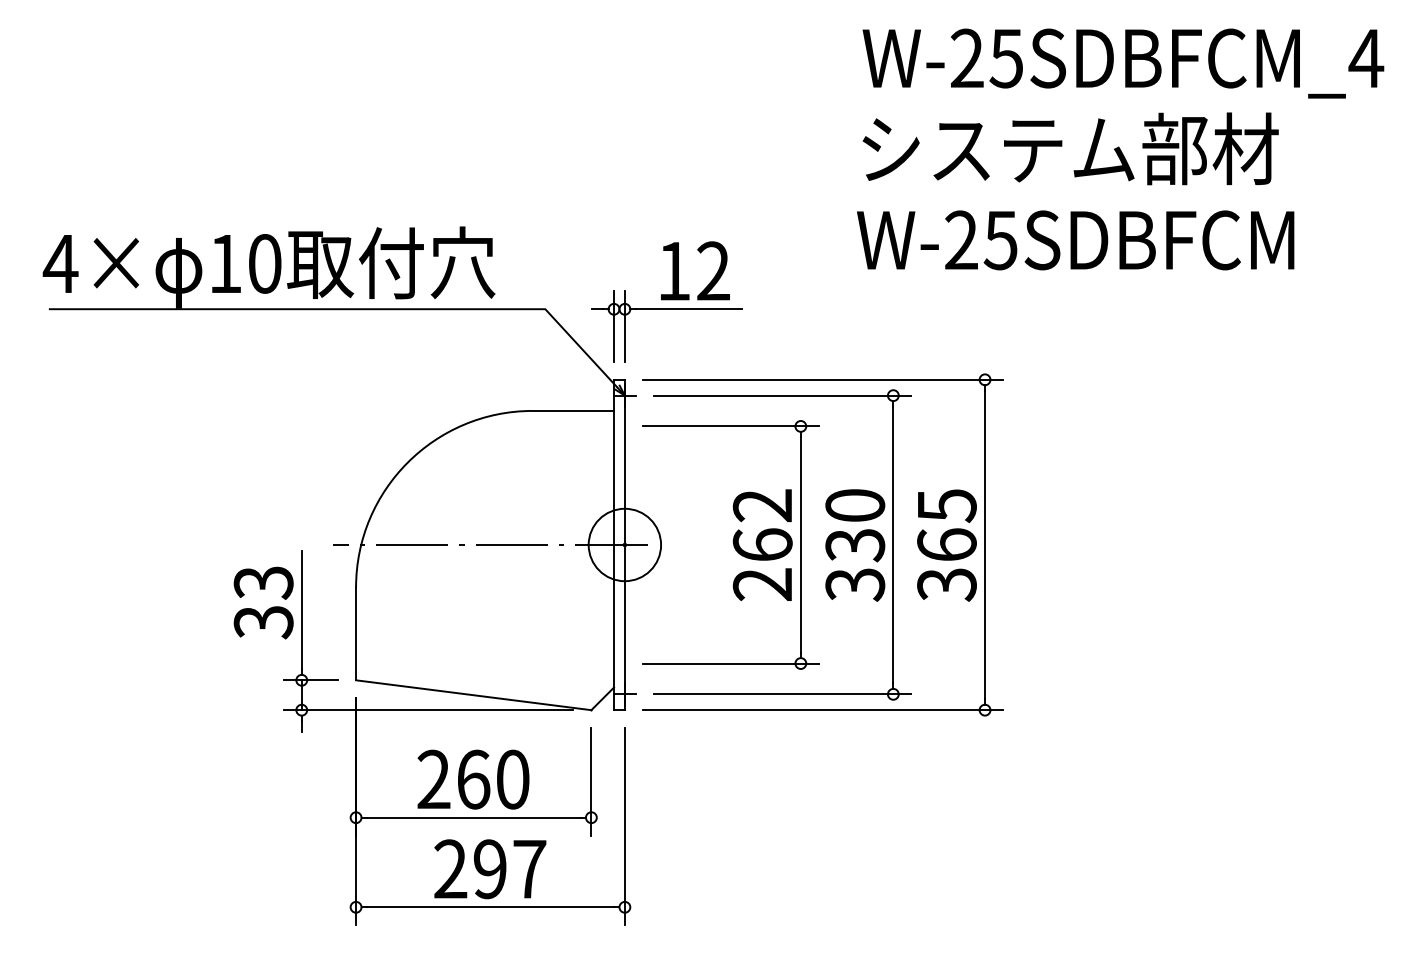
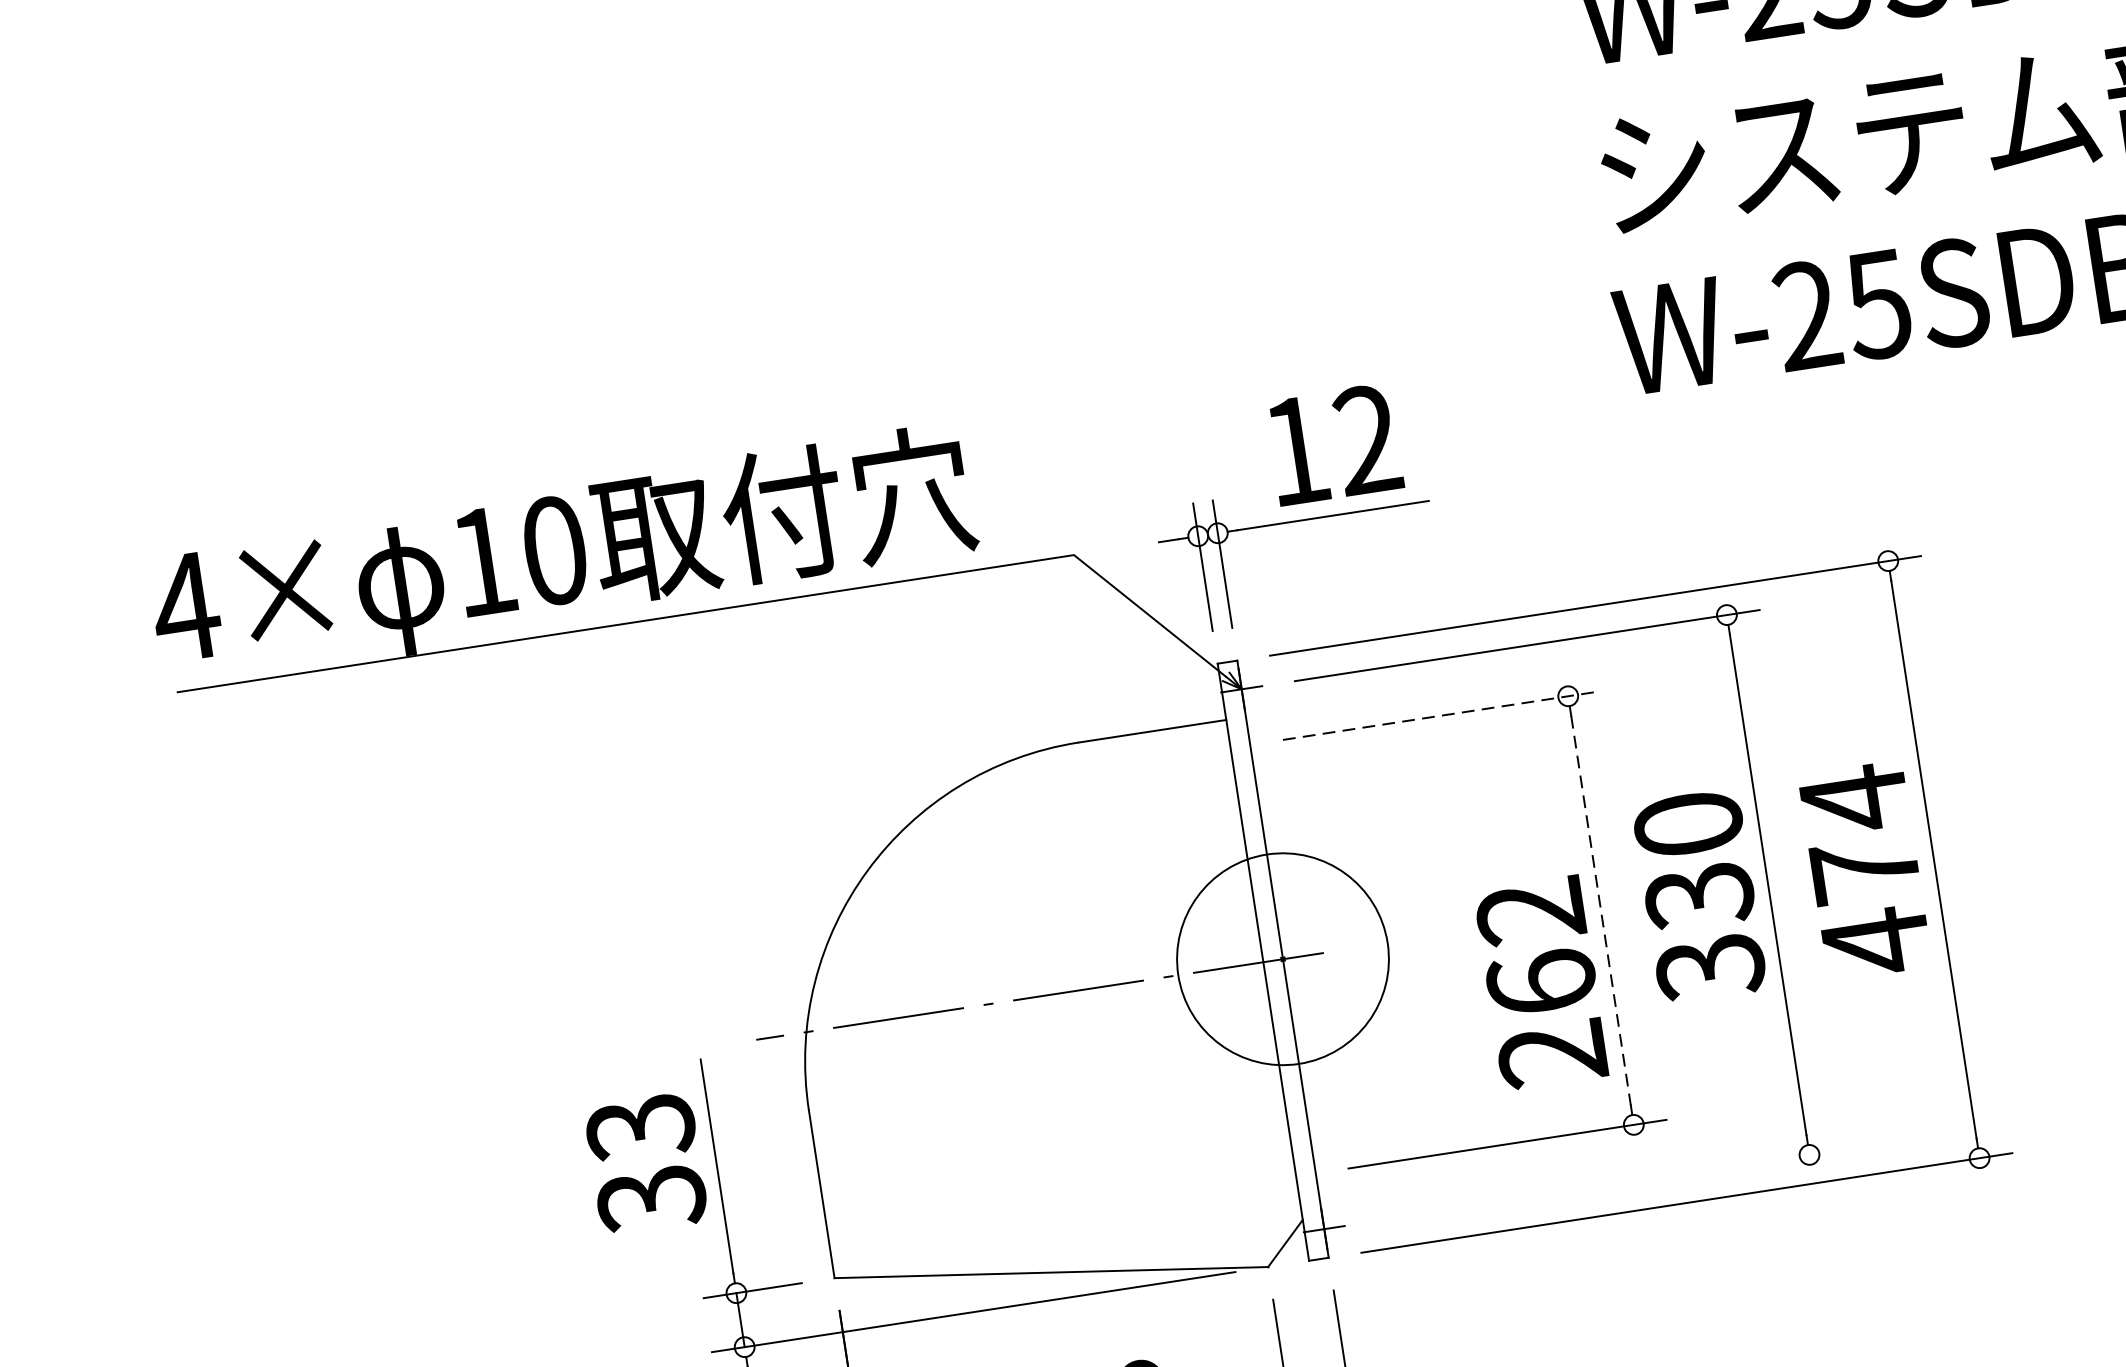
line: (730, 426) -> (1441, 715), solid -> dashed
circle: (624, 544) -> (1282, 958), size x1.6
line: (800, 544) -> (1600, 909), solid -> dashed
text: (762, 545) -> (1541, 983), moved
text: (946, 545) -> (1864, 871), 365 -> 474
line: (782, 694) -> (1609, 1185), removed

